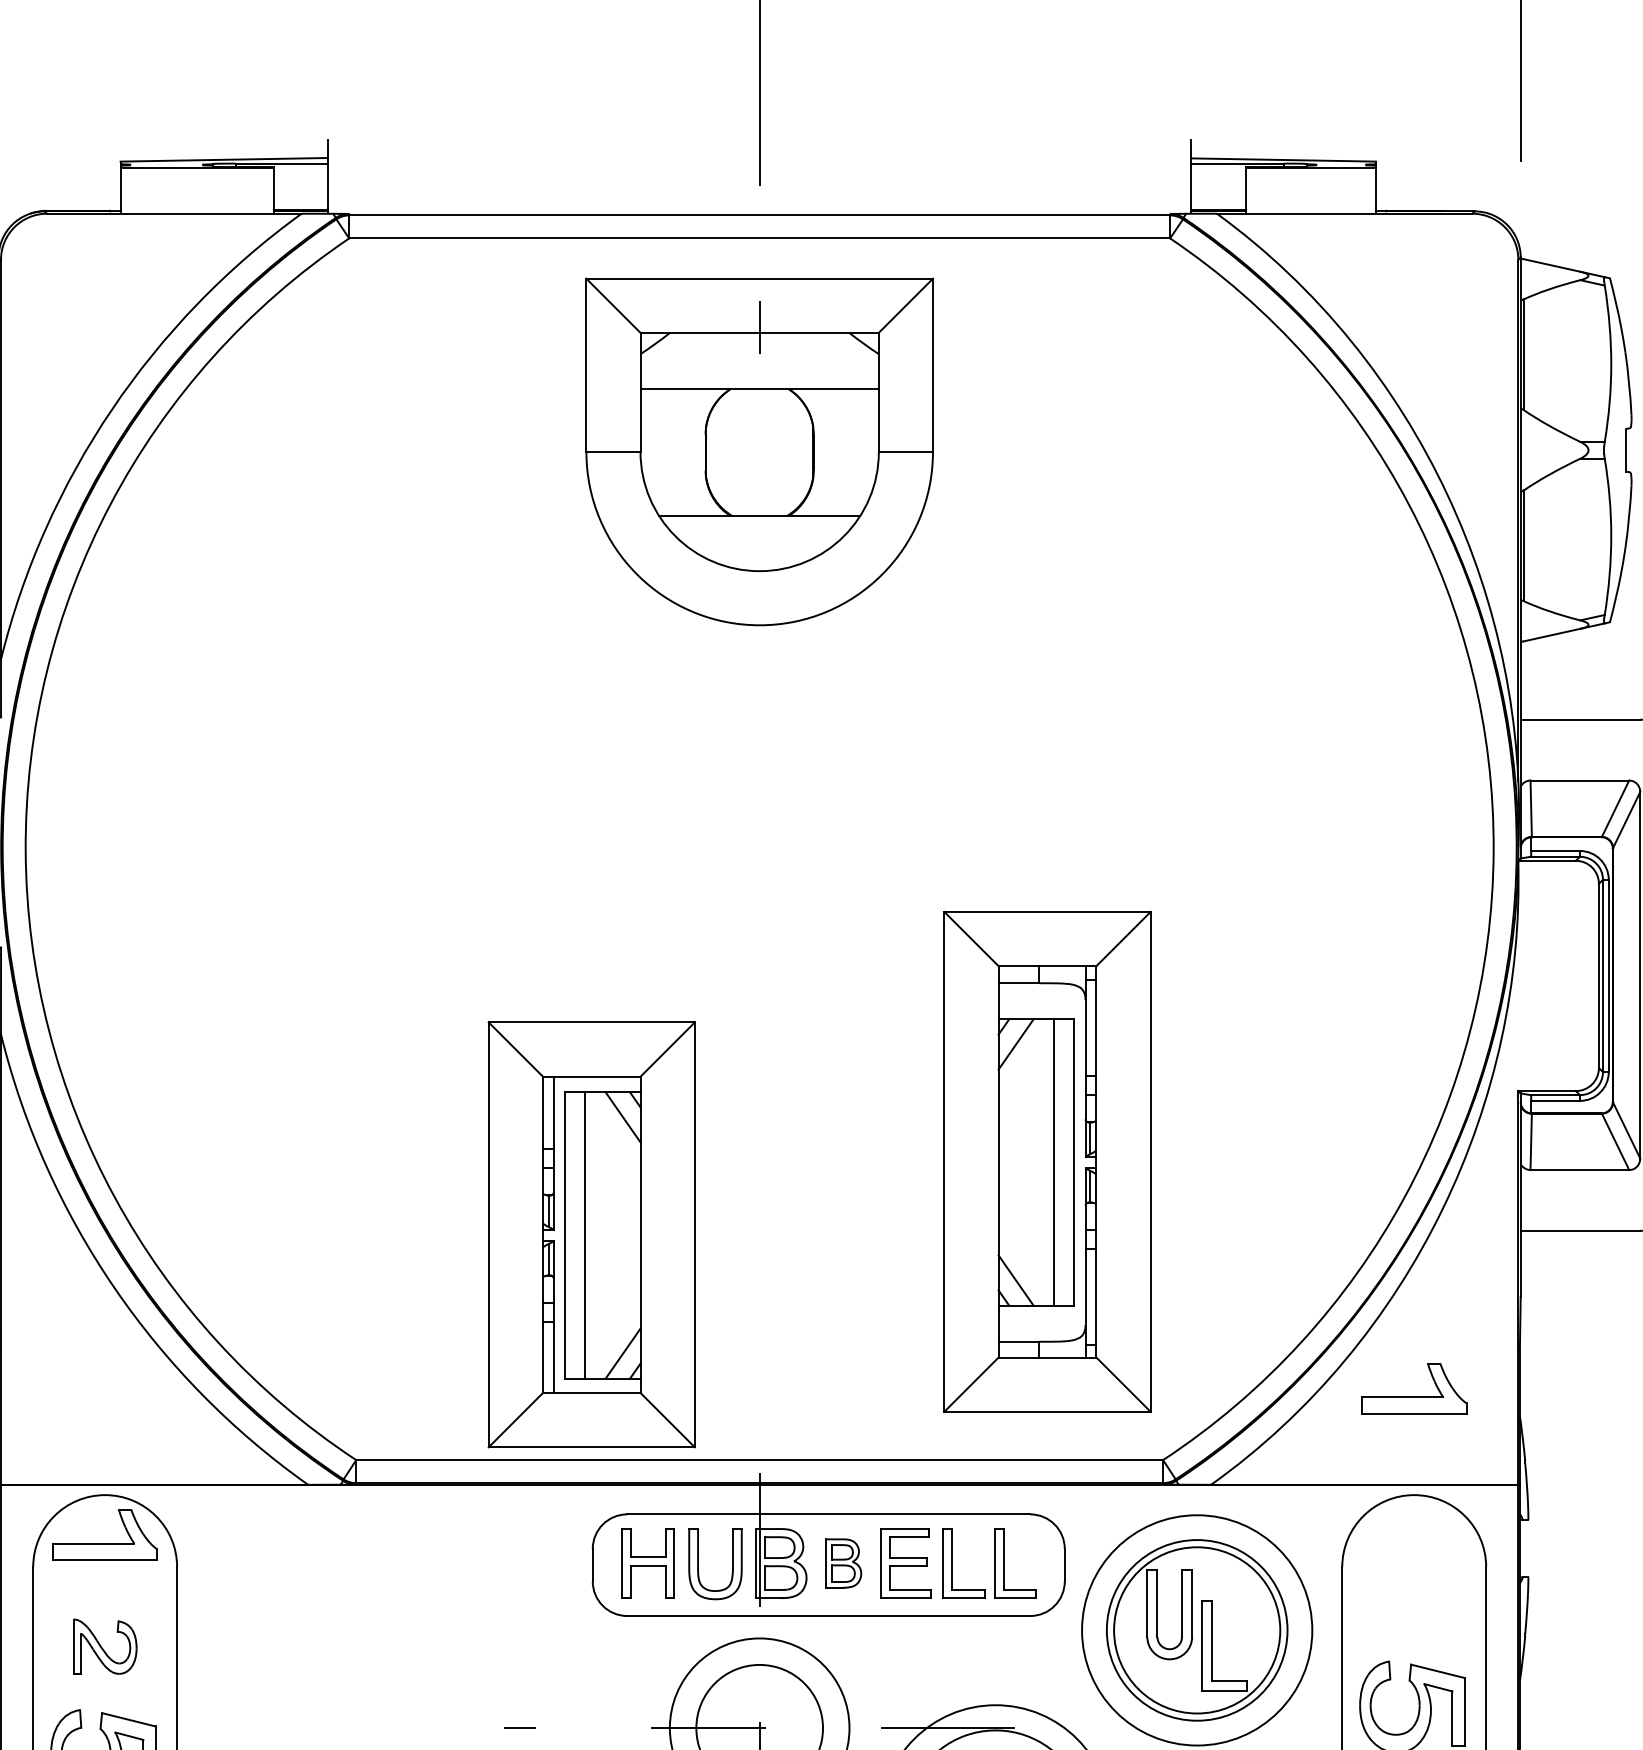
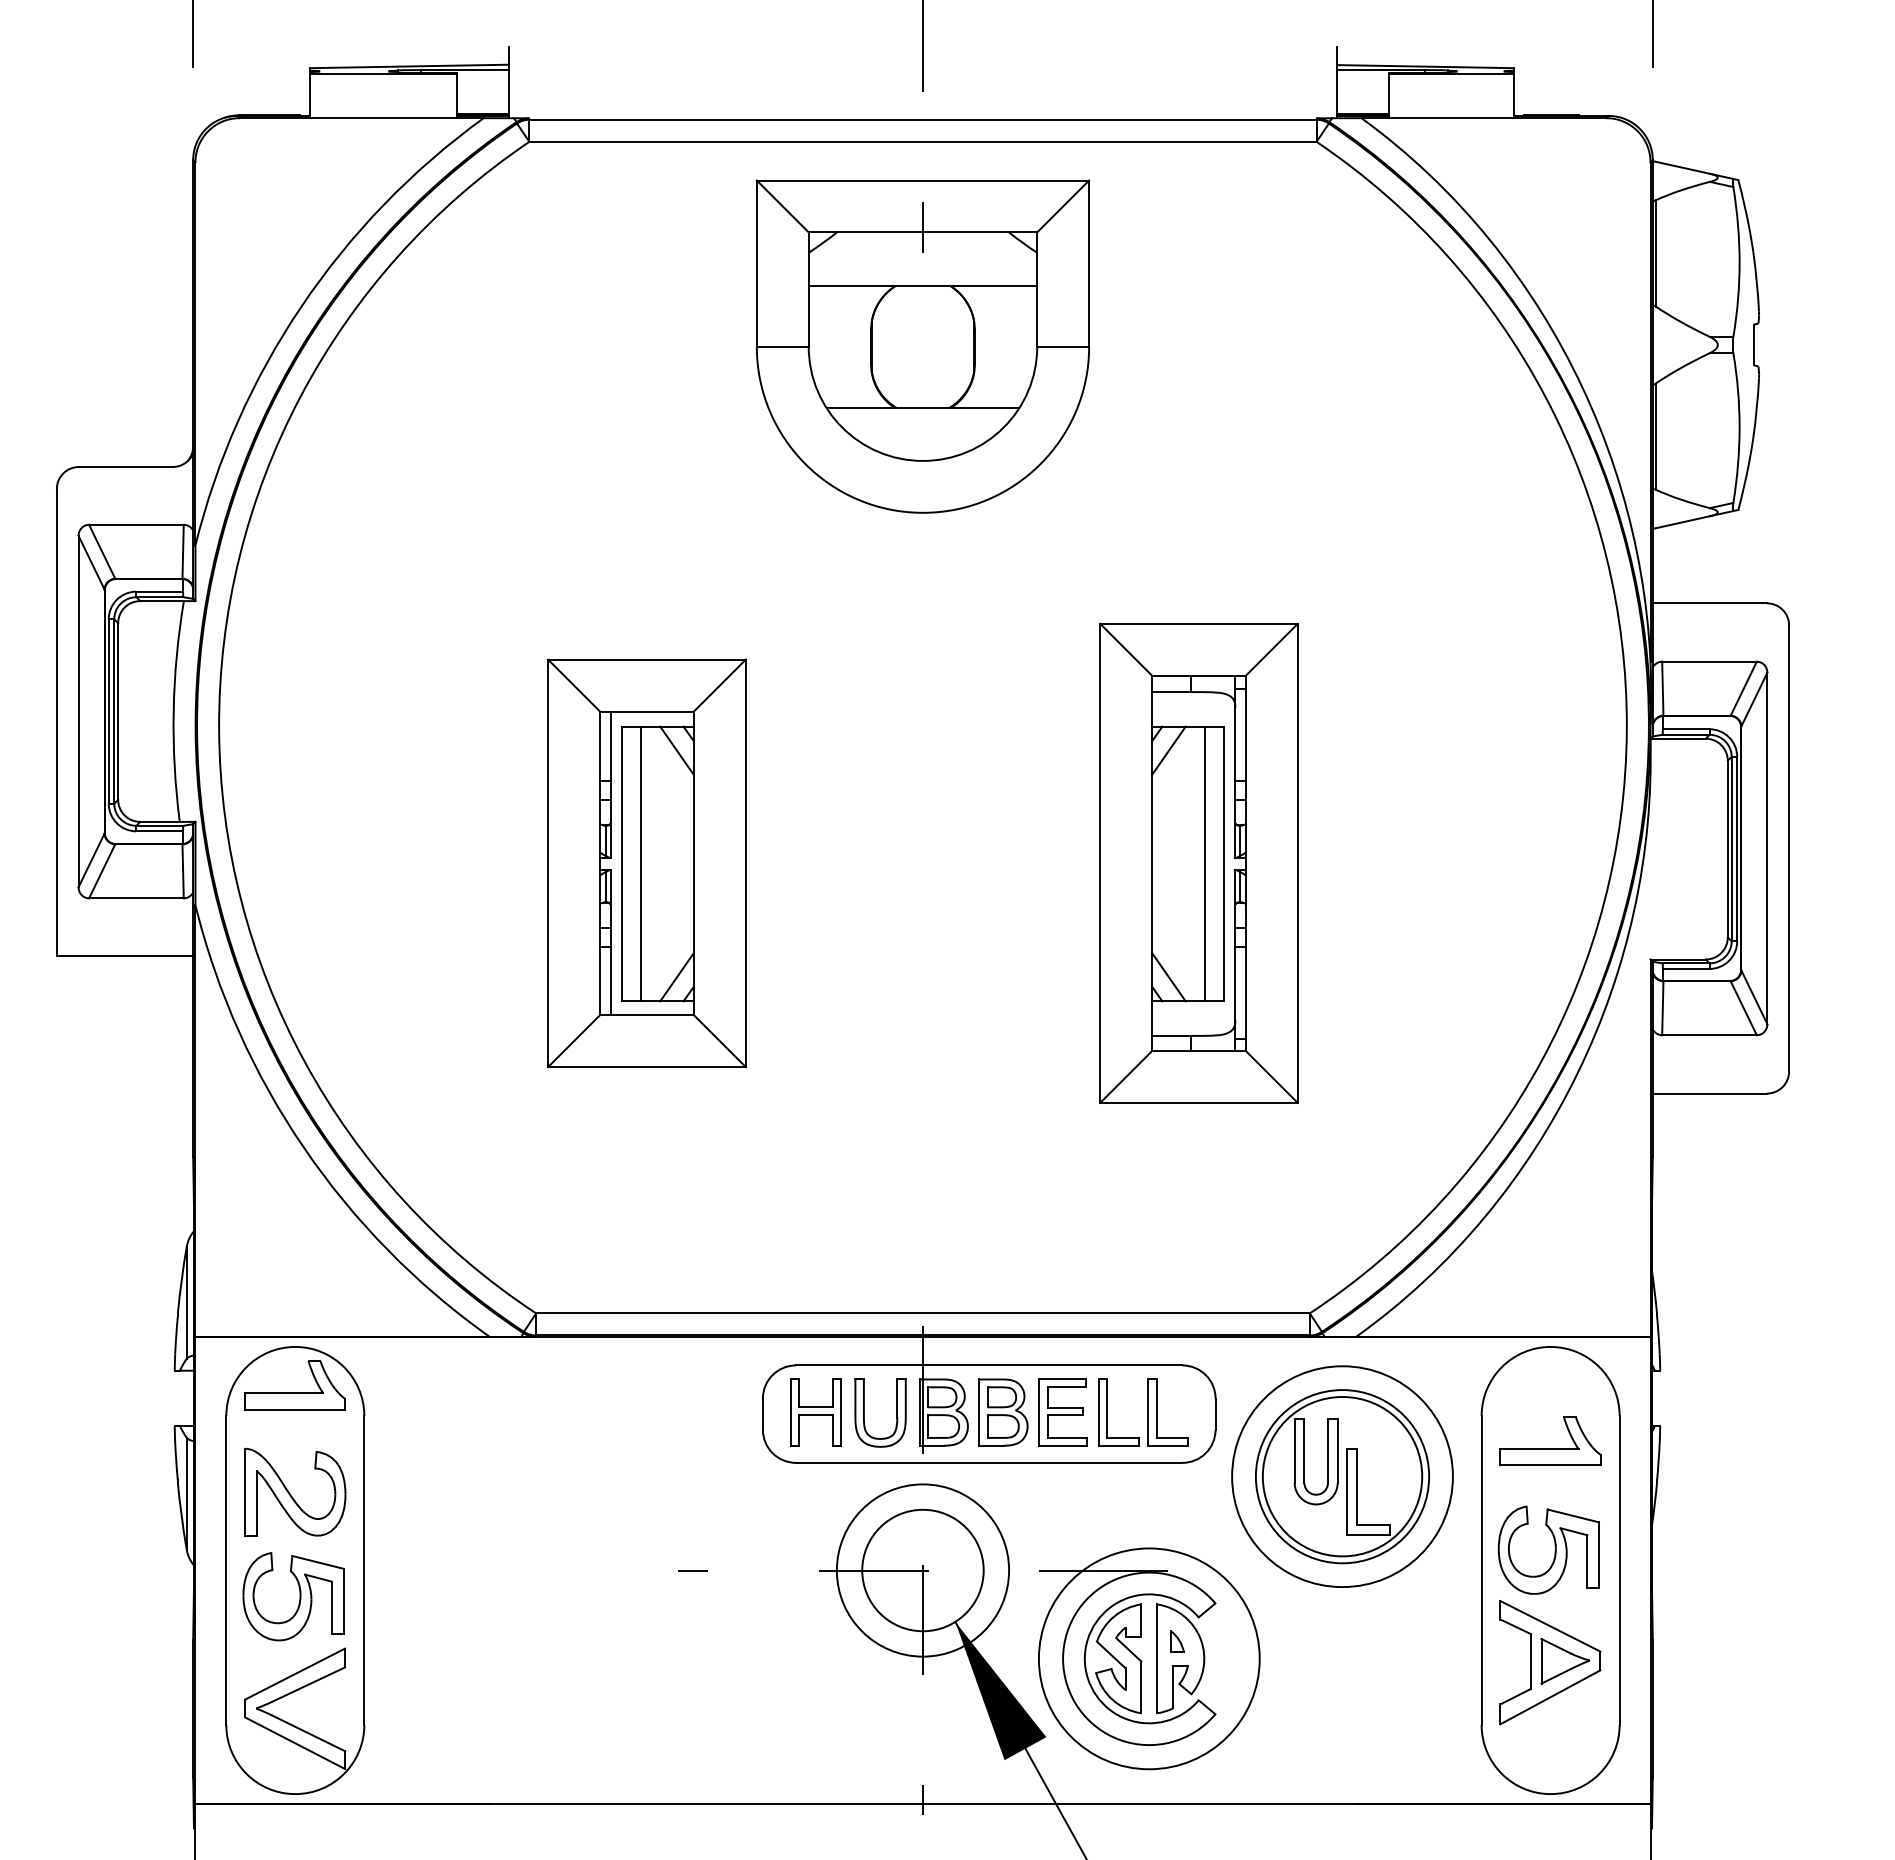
part: (1046, 1160) -> (1198, 862), moved
part: (591, 1234) -> (646, 863), moved
part: (1414, 1396) -> (1550, 1448), moved
part: (843, 1563) -> (1003, 1412), size x1.43
part: (105, 1646) -> (295, 1492), size x1.67

